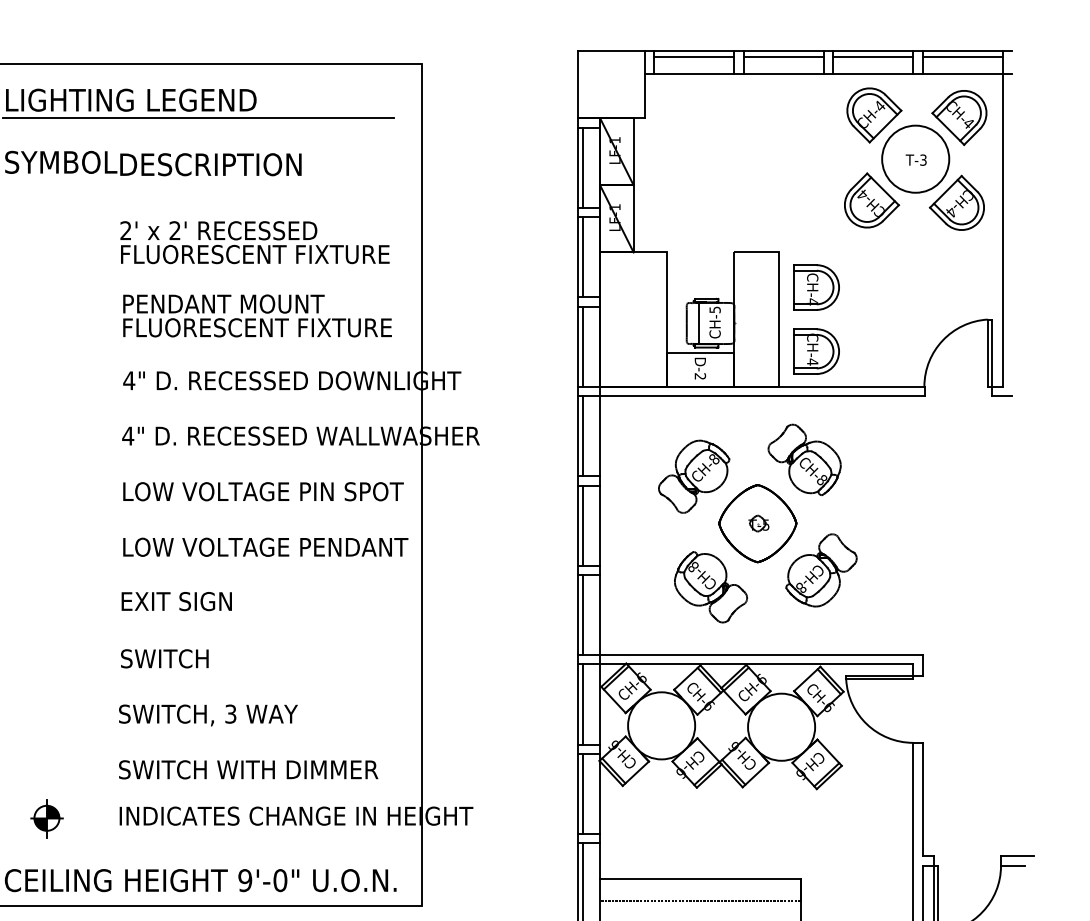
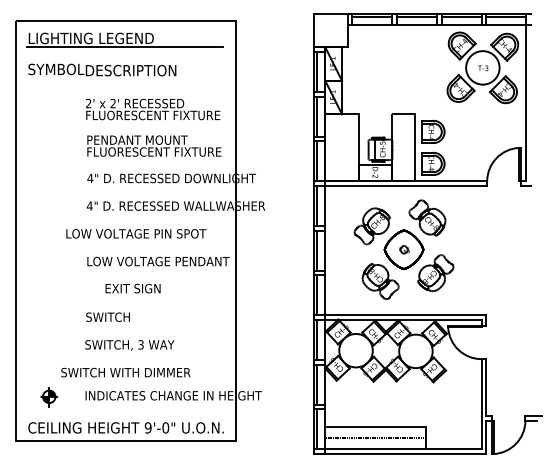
text: (263, 491) -> (136, 233), moved
text: (175, 601) -> (132, 288), moved
text: (247, 769) -> (125, 372), moved

